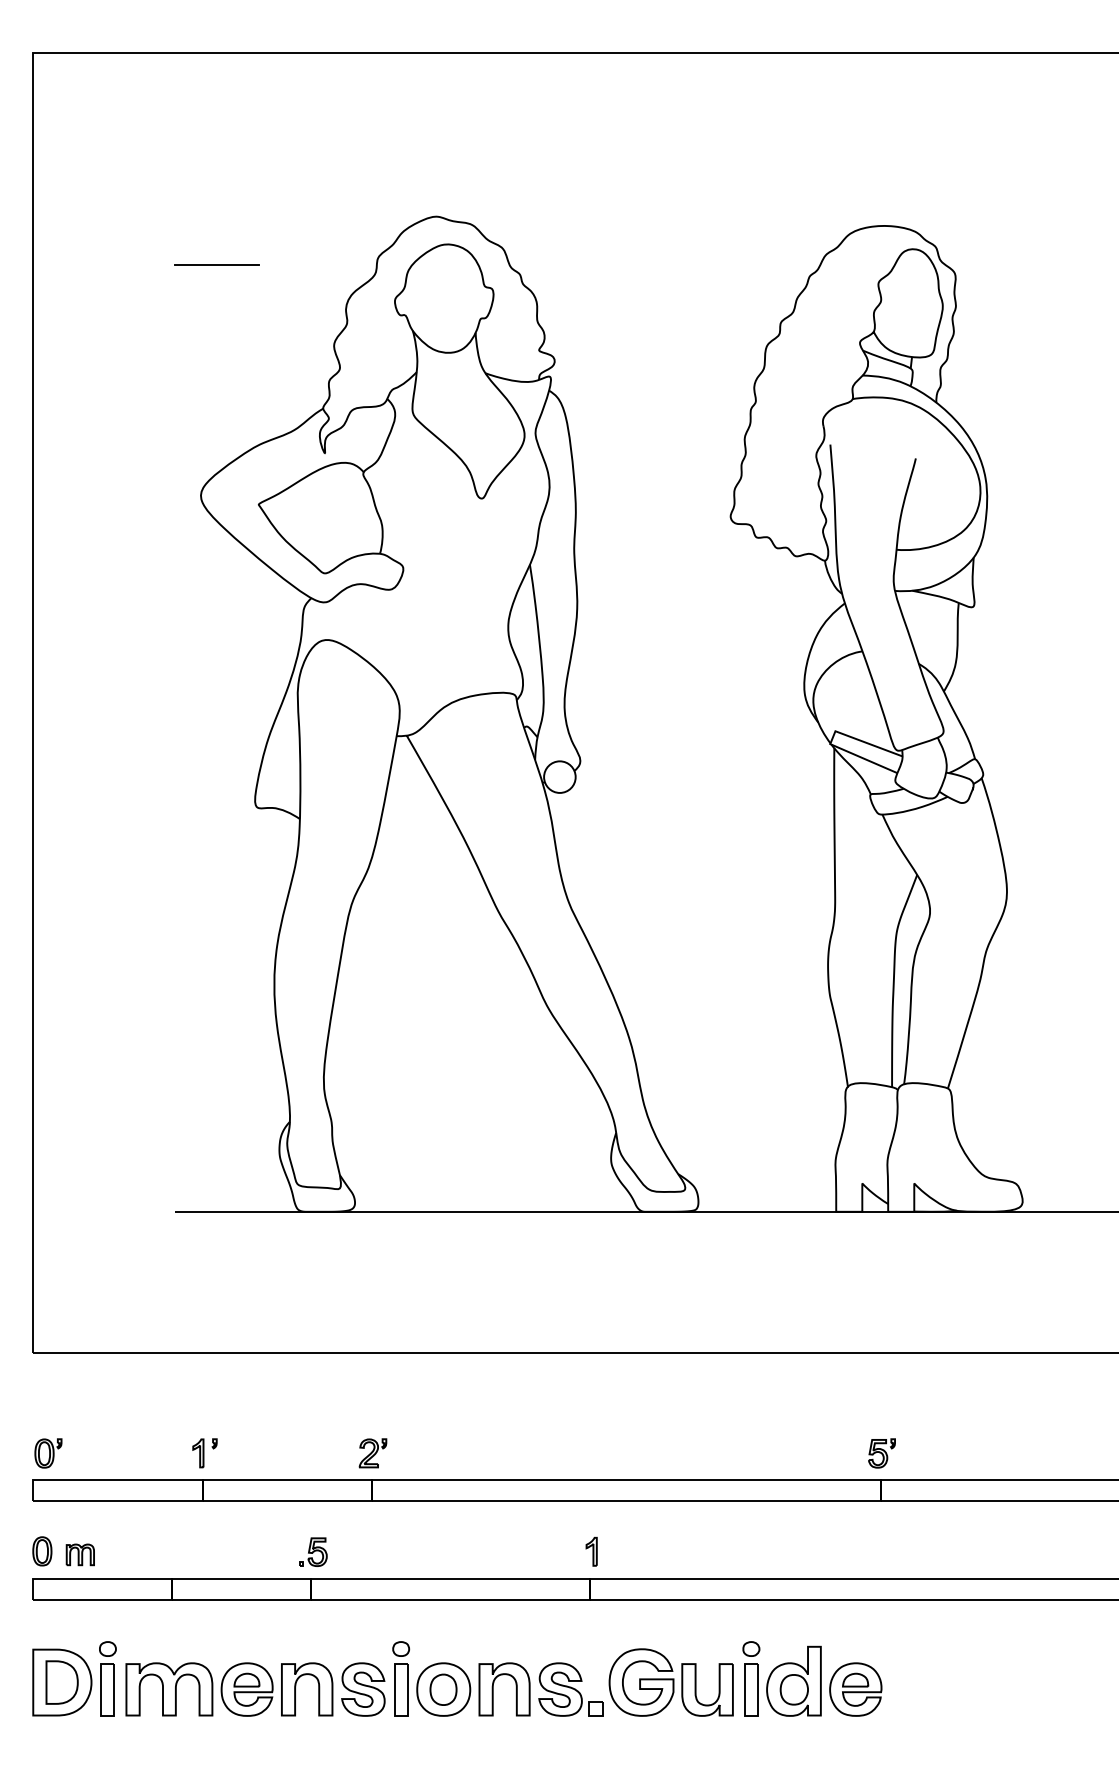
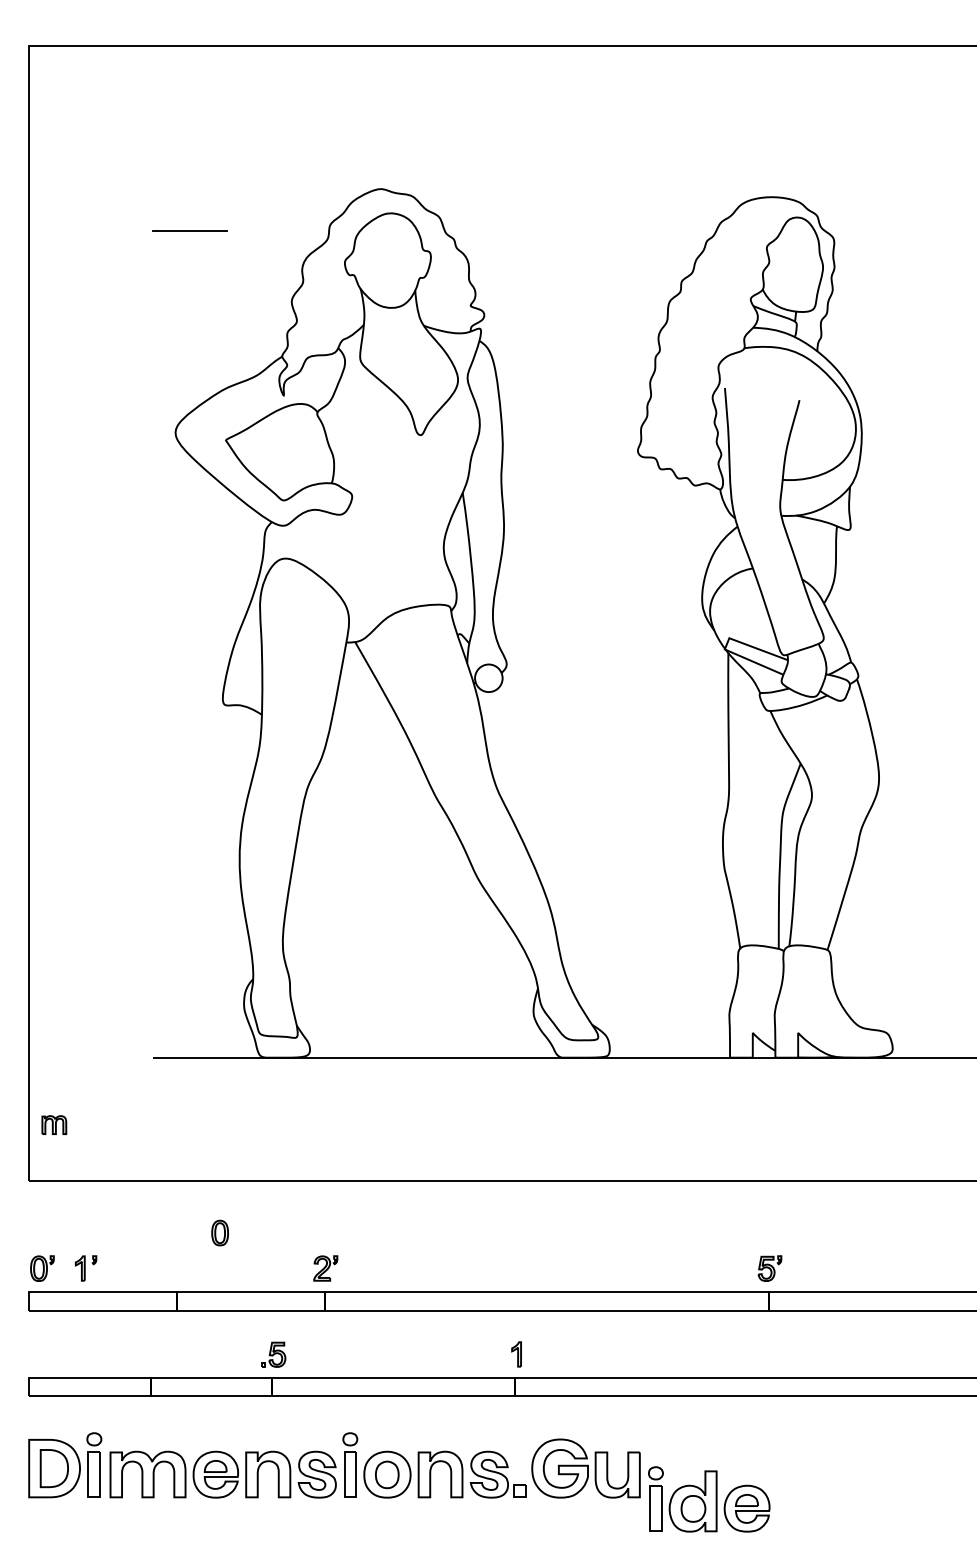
part: (205, 1453) -> (86, 1268), moved
part: (41, 1550) -> (219, 1232), moved
part: (80, 1554) -> (54, 1124), moved
part: (812, 1679) -> (709, 1499), moved

